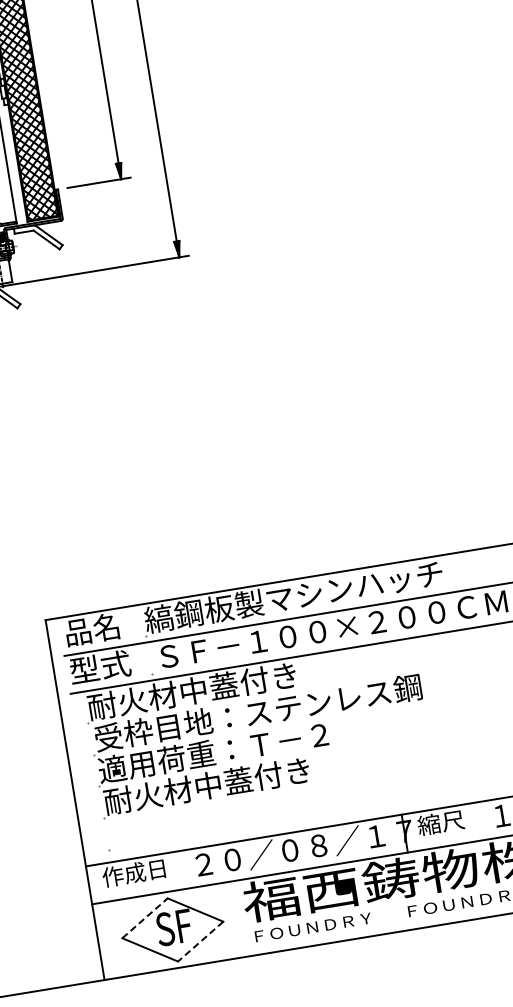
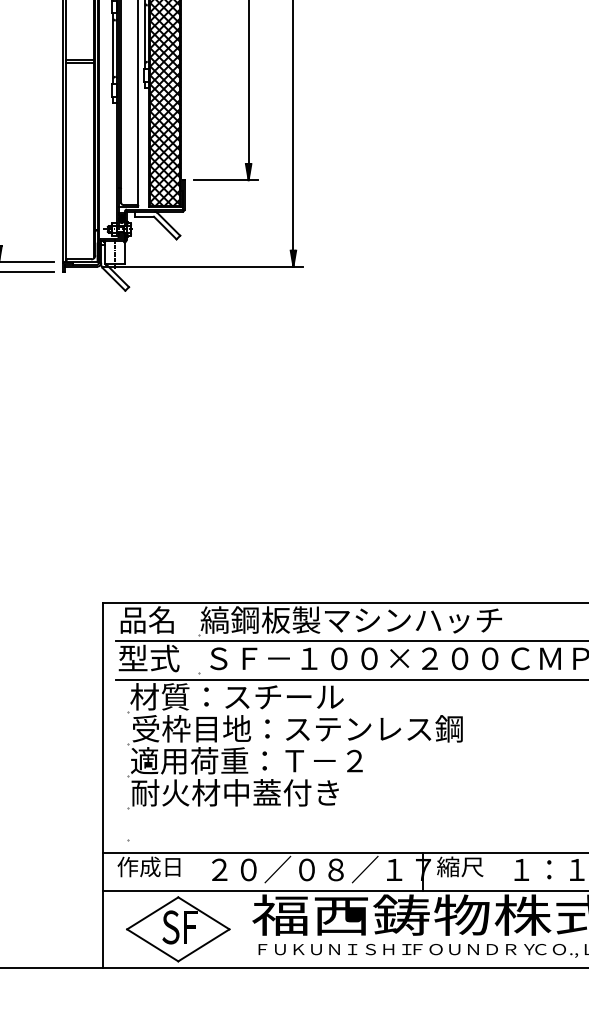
text: (192, 690) -> (236, 696), 耐火材中蓋付き -> 材質：スチール
line: (145, 918) -> (153, 913), dashed -> solid
text: (338, 923) -> (342, 949), ＦＯＵＮＤＲＹ -> ＦＵＫＵＮＩＳＨＩ
line: (200, 941) -> (203, 945), dashed -> solid

